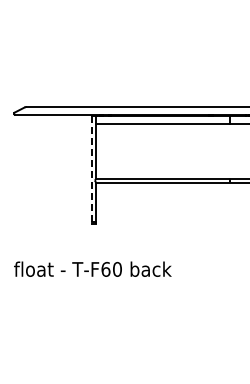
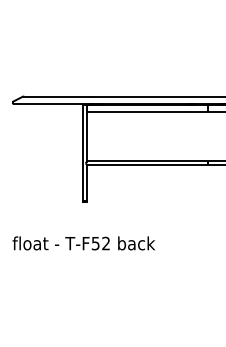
line: (91, 169) -> (82, 153), dashed -> solid
text: (111, 268) -> (100, 242), T-F60 -> T-F52

